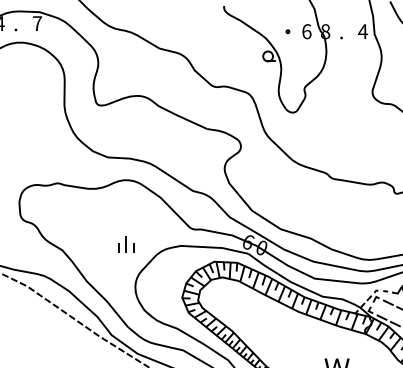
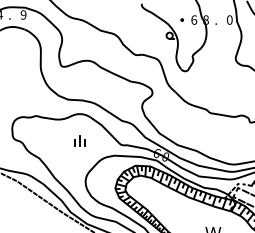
text: (37, 22) -> (23, 14), 7 -> 9
text: (362, 30) -> (229, 19), 4 -> 0
part: (125, 244) -> (79, 140), moved

